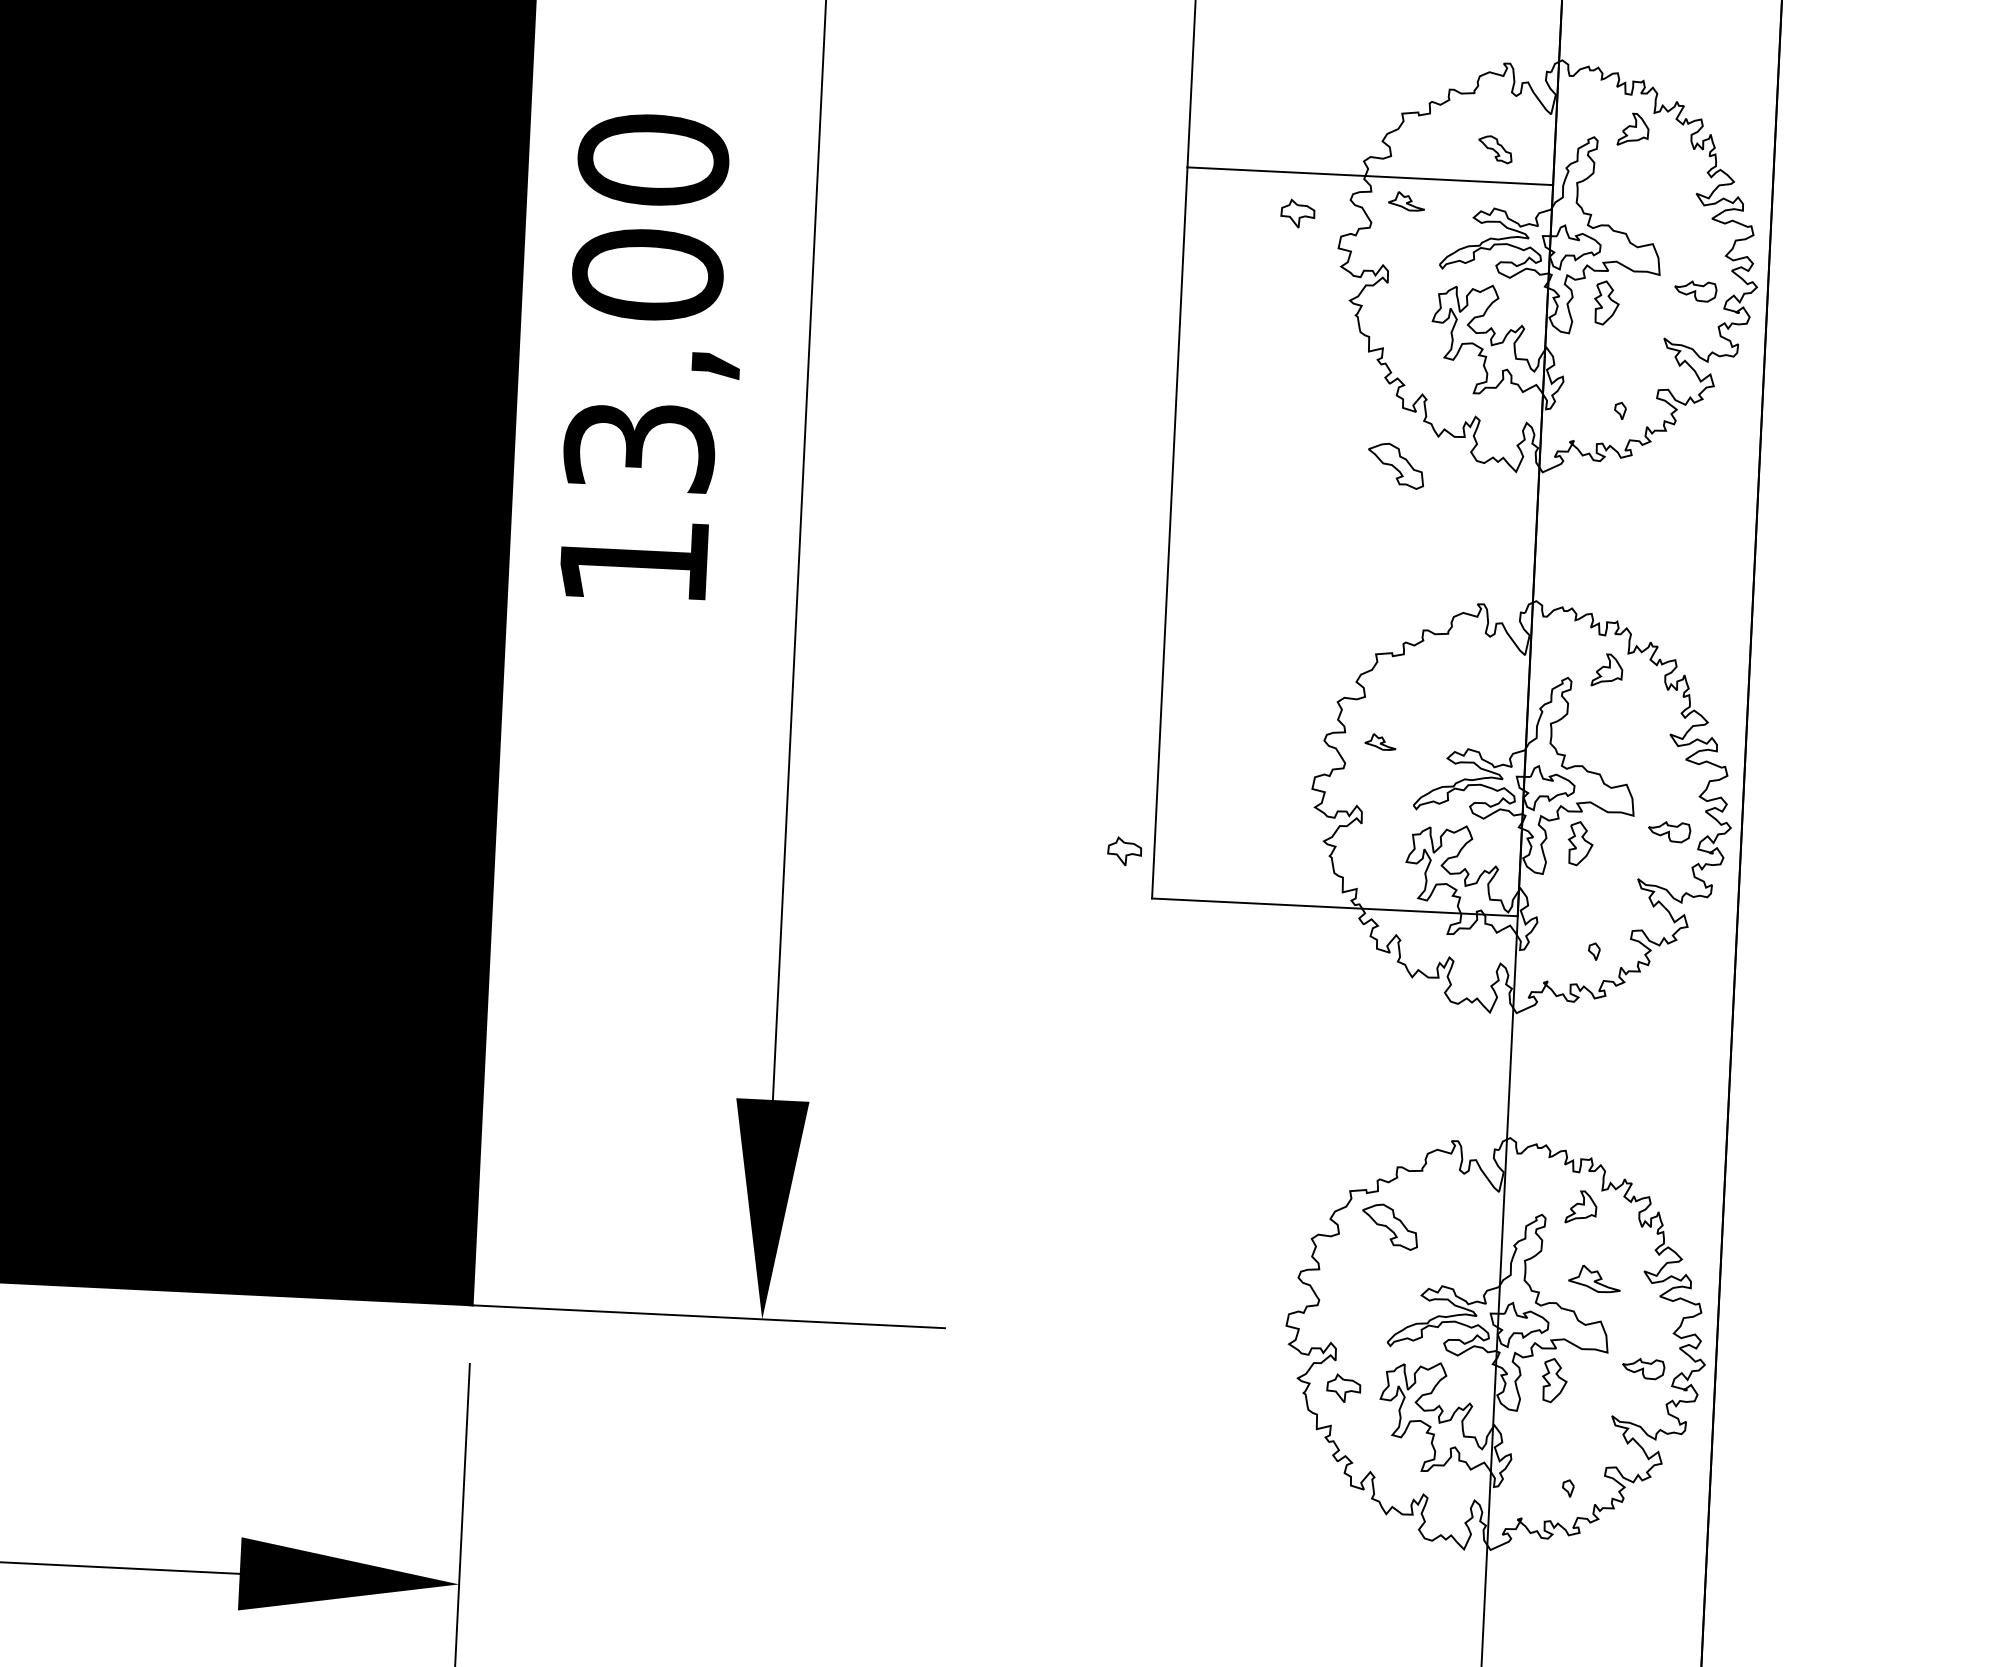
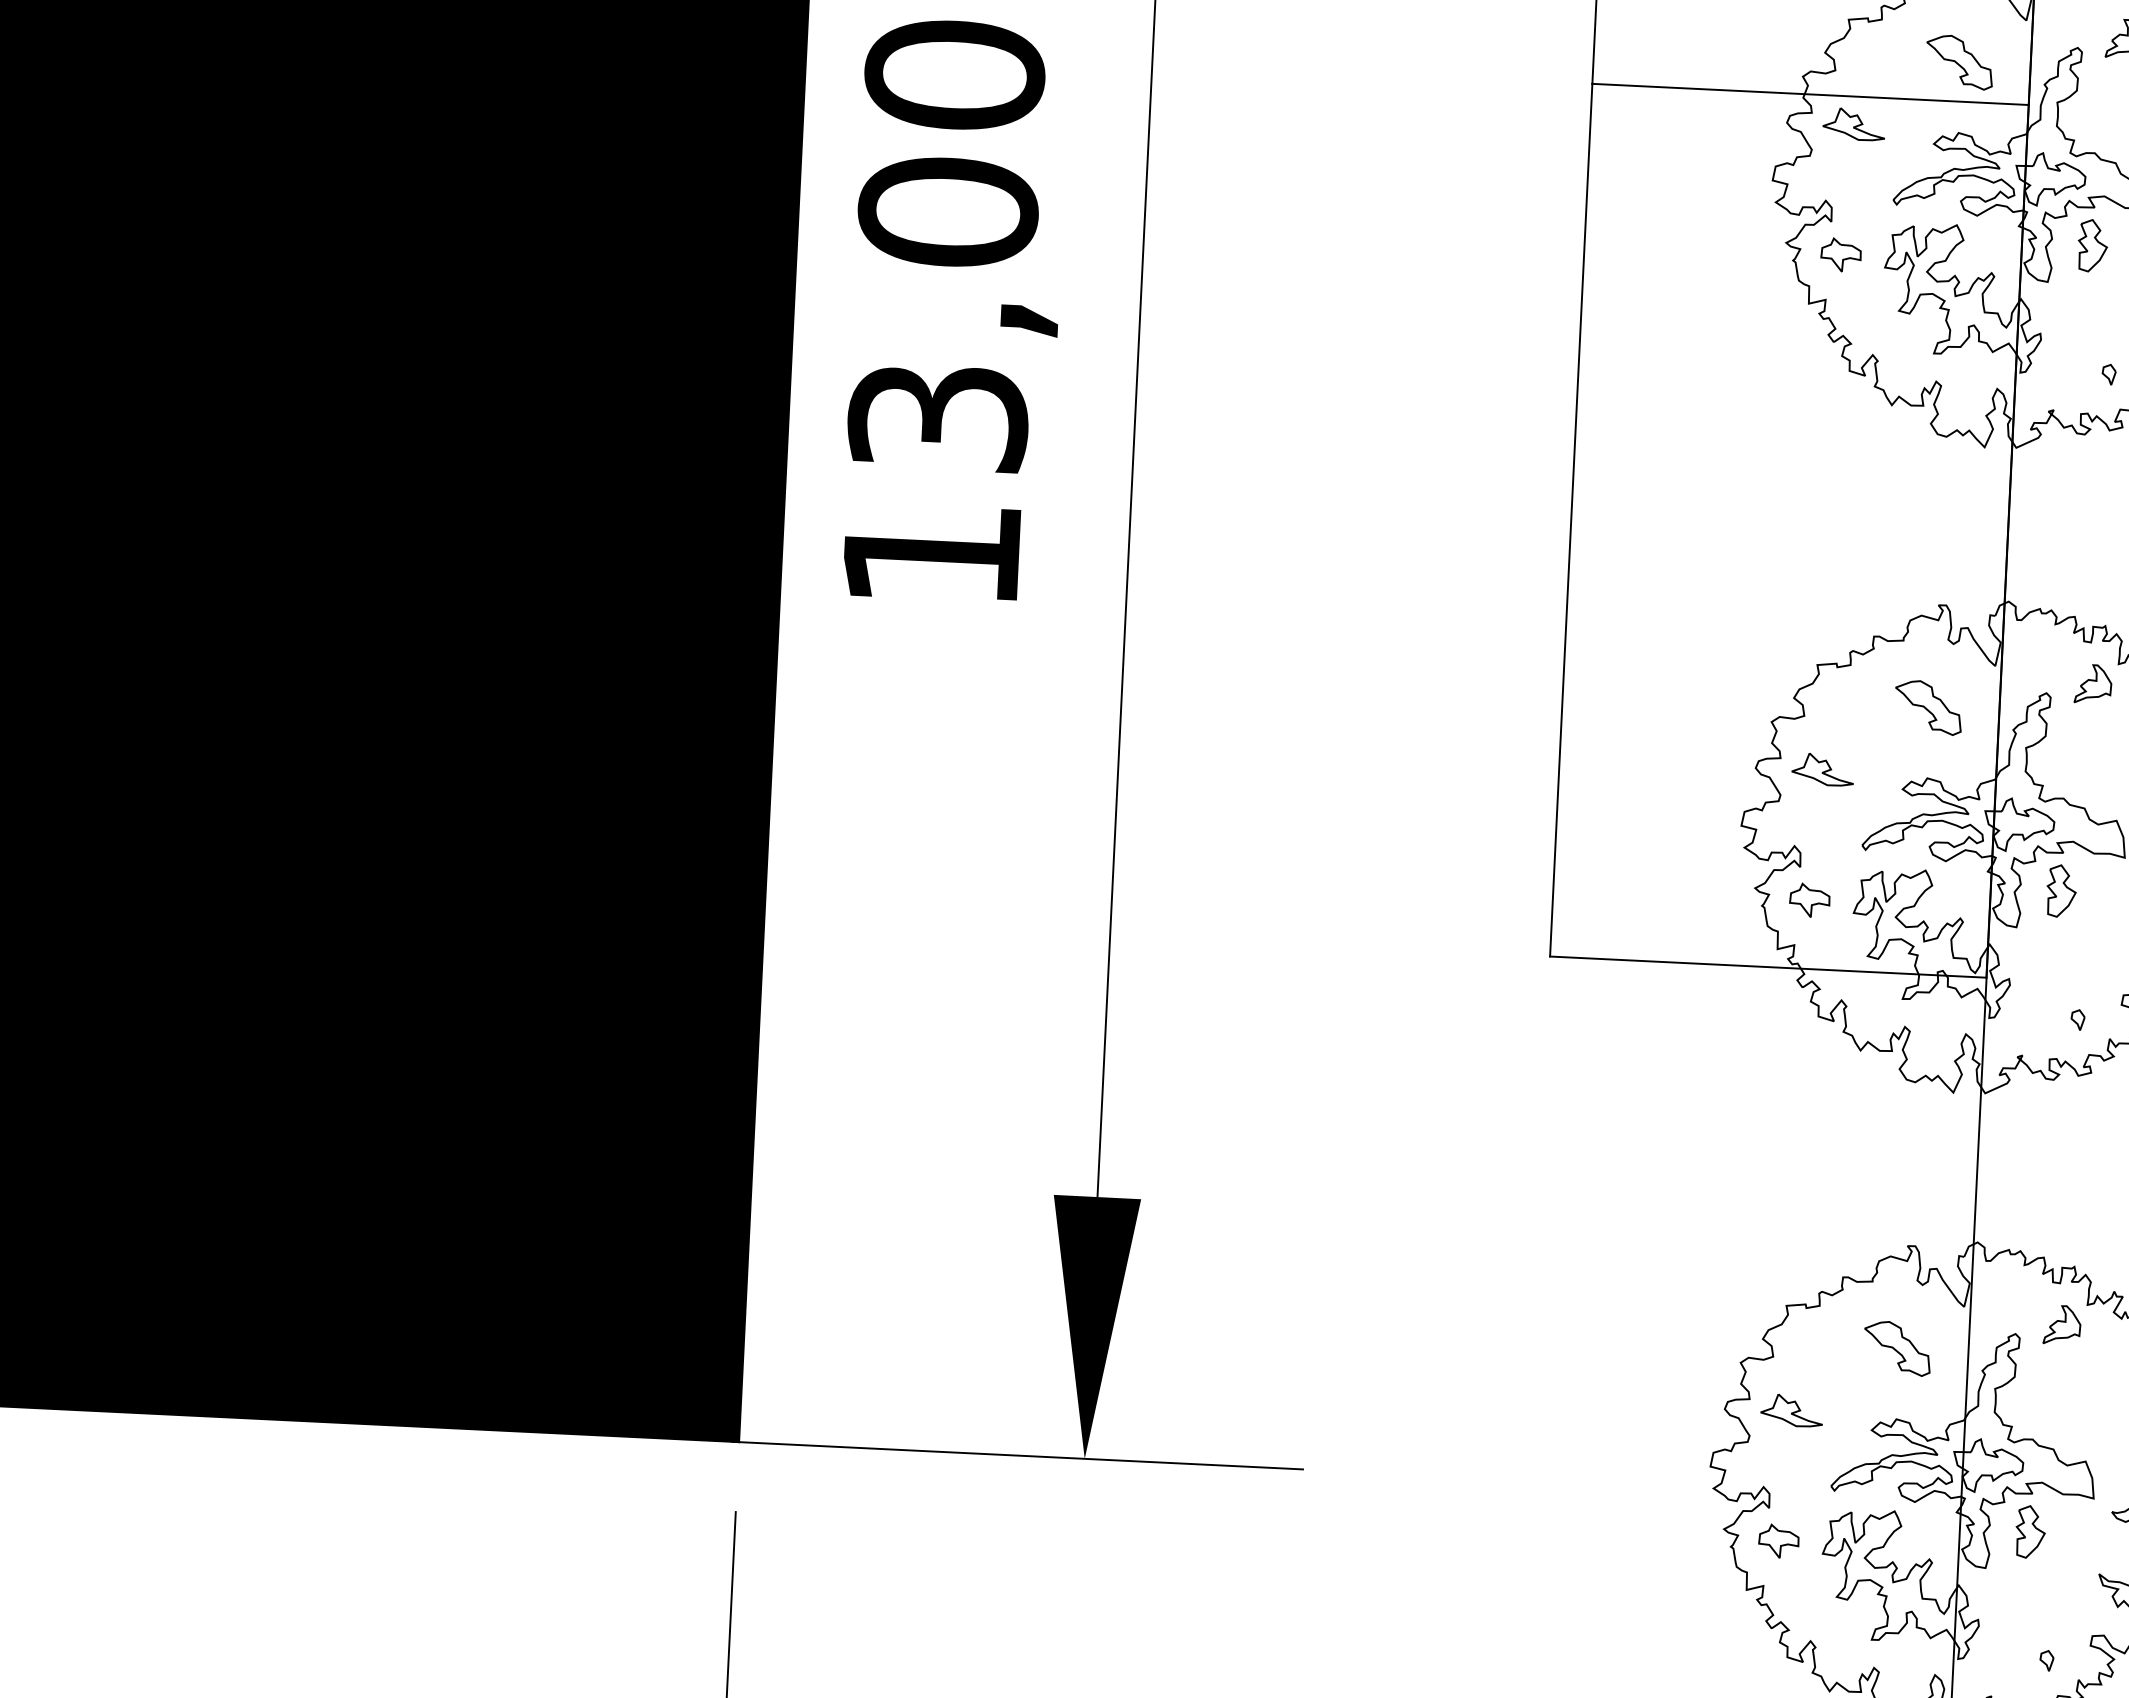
part: (1495, 149) -> (1959, 62), size x1.67
part: (1406, 201) -> (1853, 124), size x1.43
part: (1297, 213) -> (1840, 254), moved
part: (1395, 465) -> (1927, 707), moved
part: (1380, 741) -> (1822, 769), size x1.67
part: (1124, 850) -> (1809, 899), moved
part: (1389, 1226) -> (1896, 1348), moved
part: (1594, 1278) -> (1791, 1410), moved

